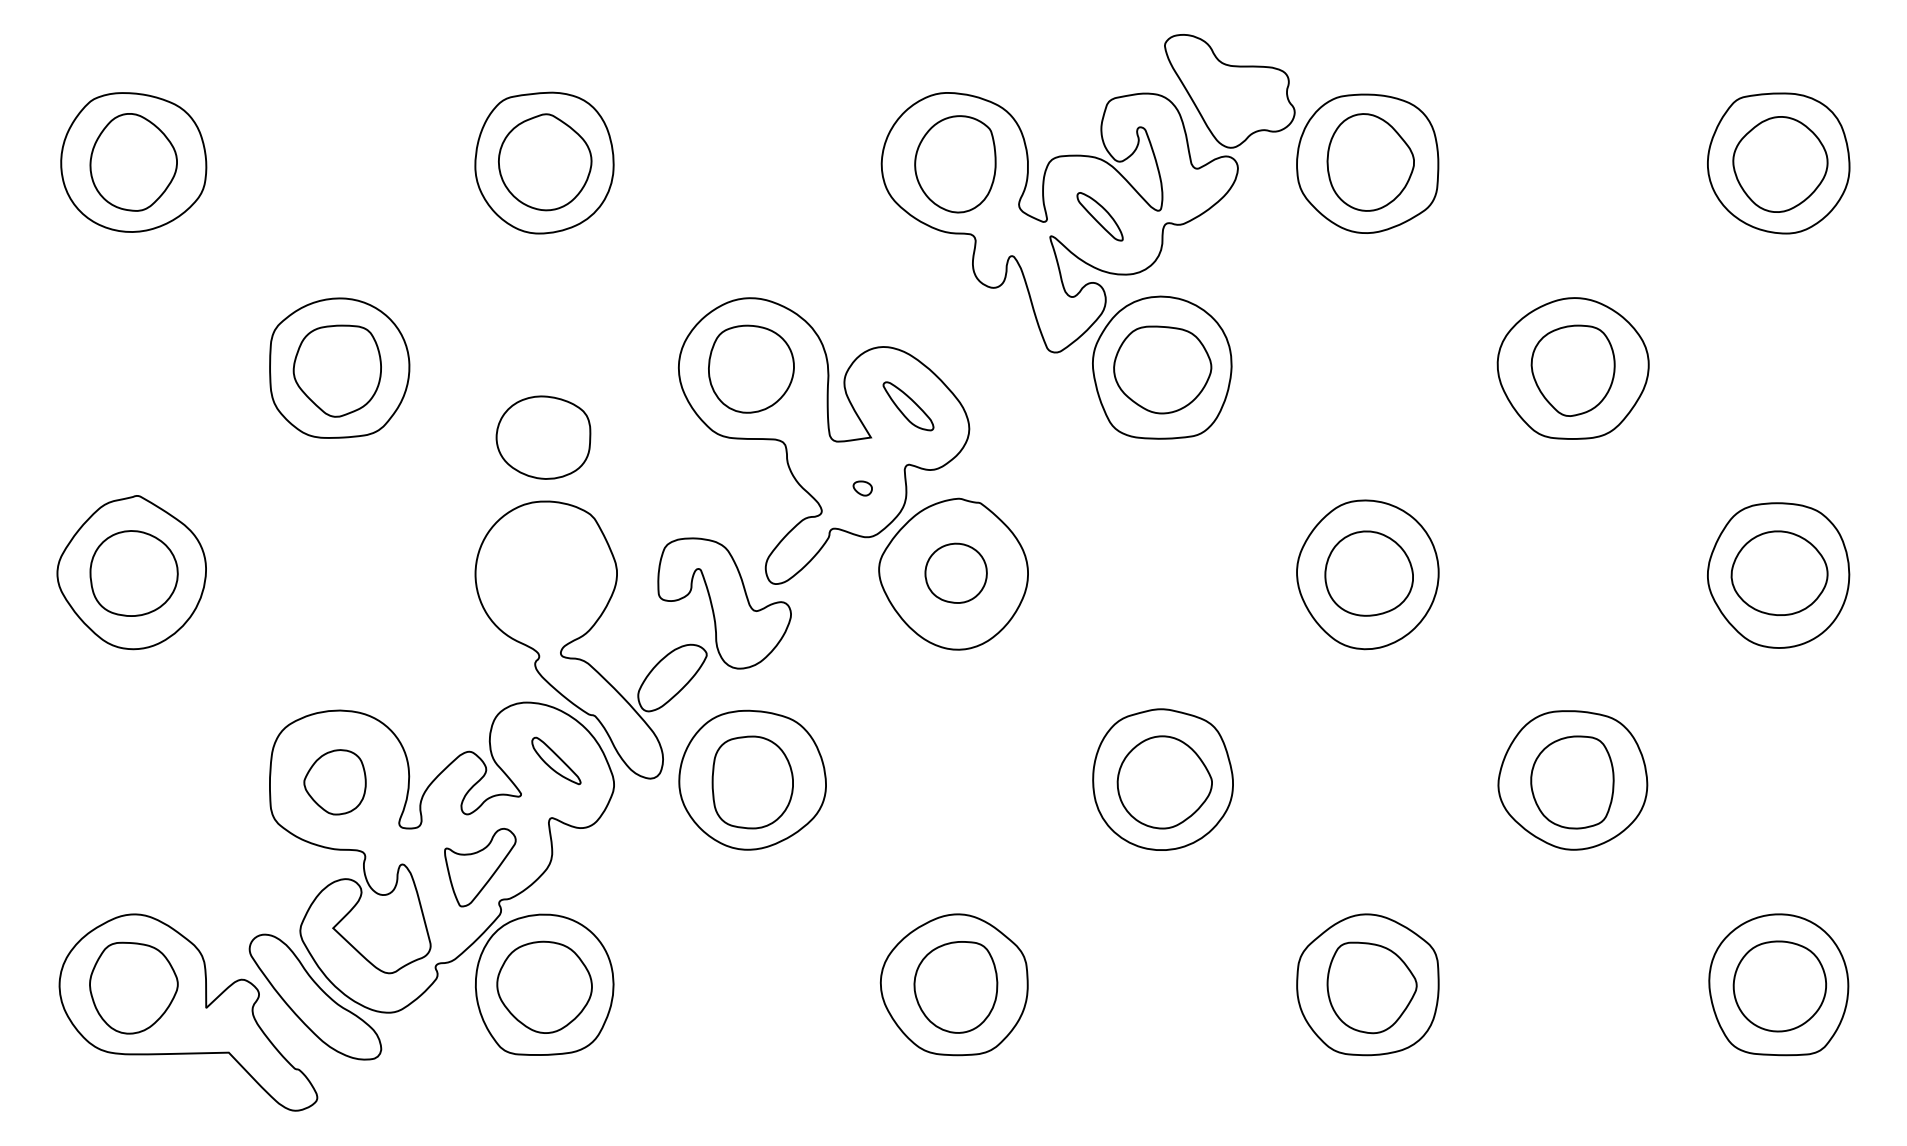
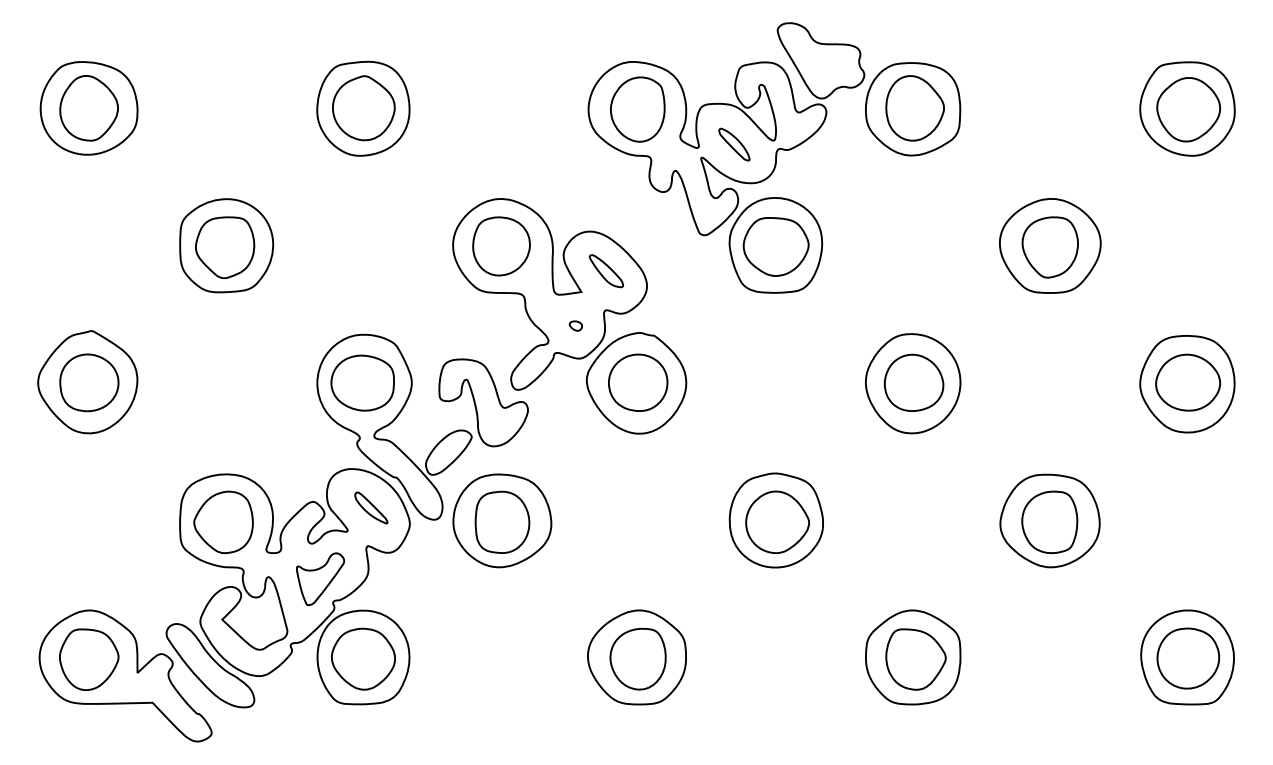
part: (543, 436) -> (362, 382), moved
part: (956, 573) -> (638, 382), size x1.43
part: (334, 781) -> (223, 521), size x1.43

